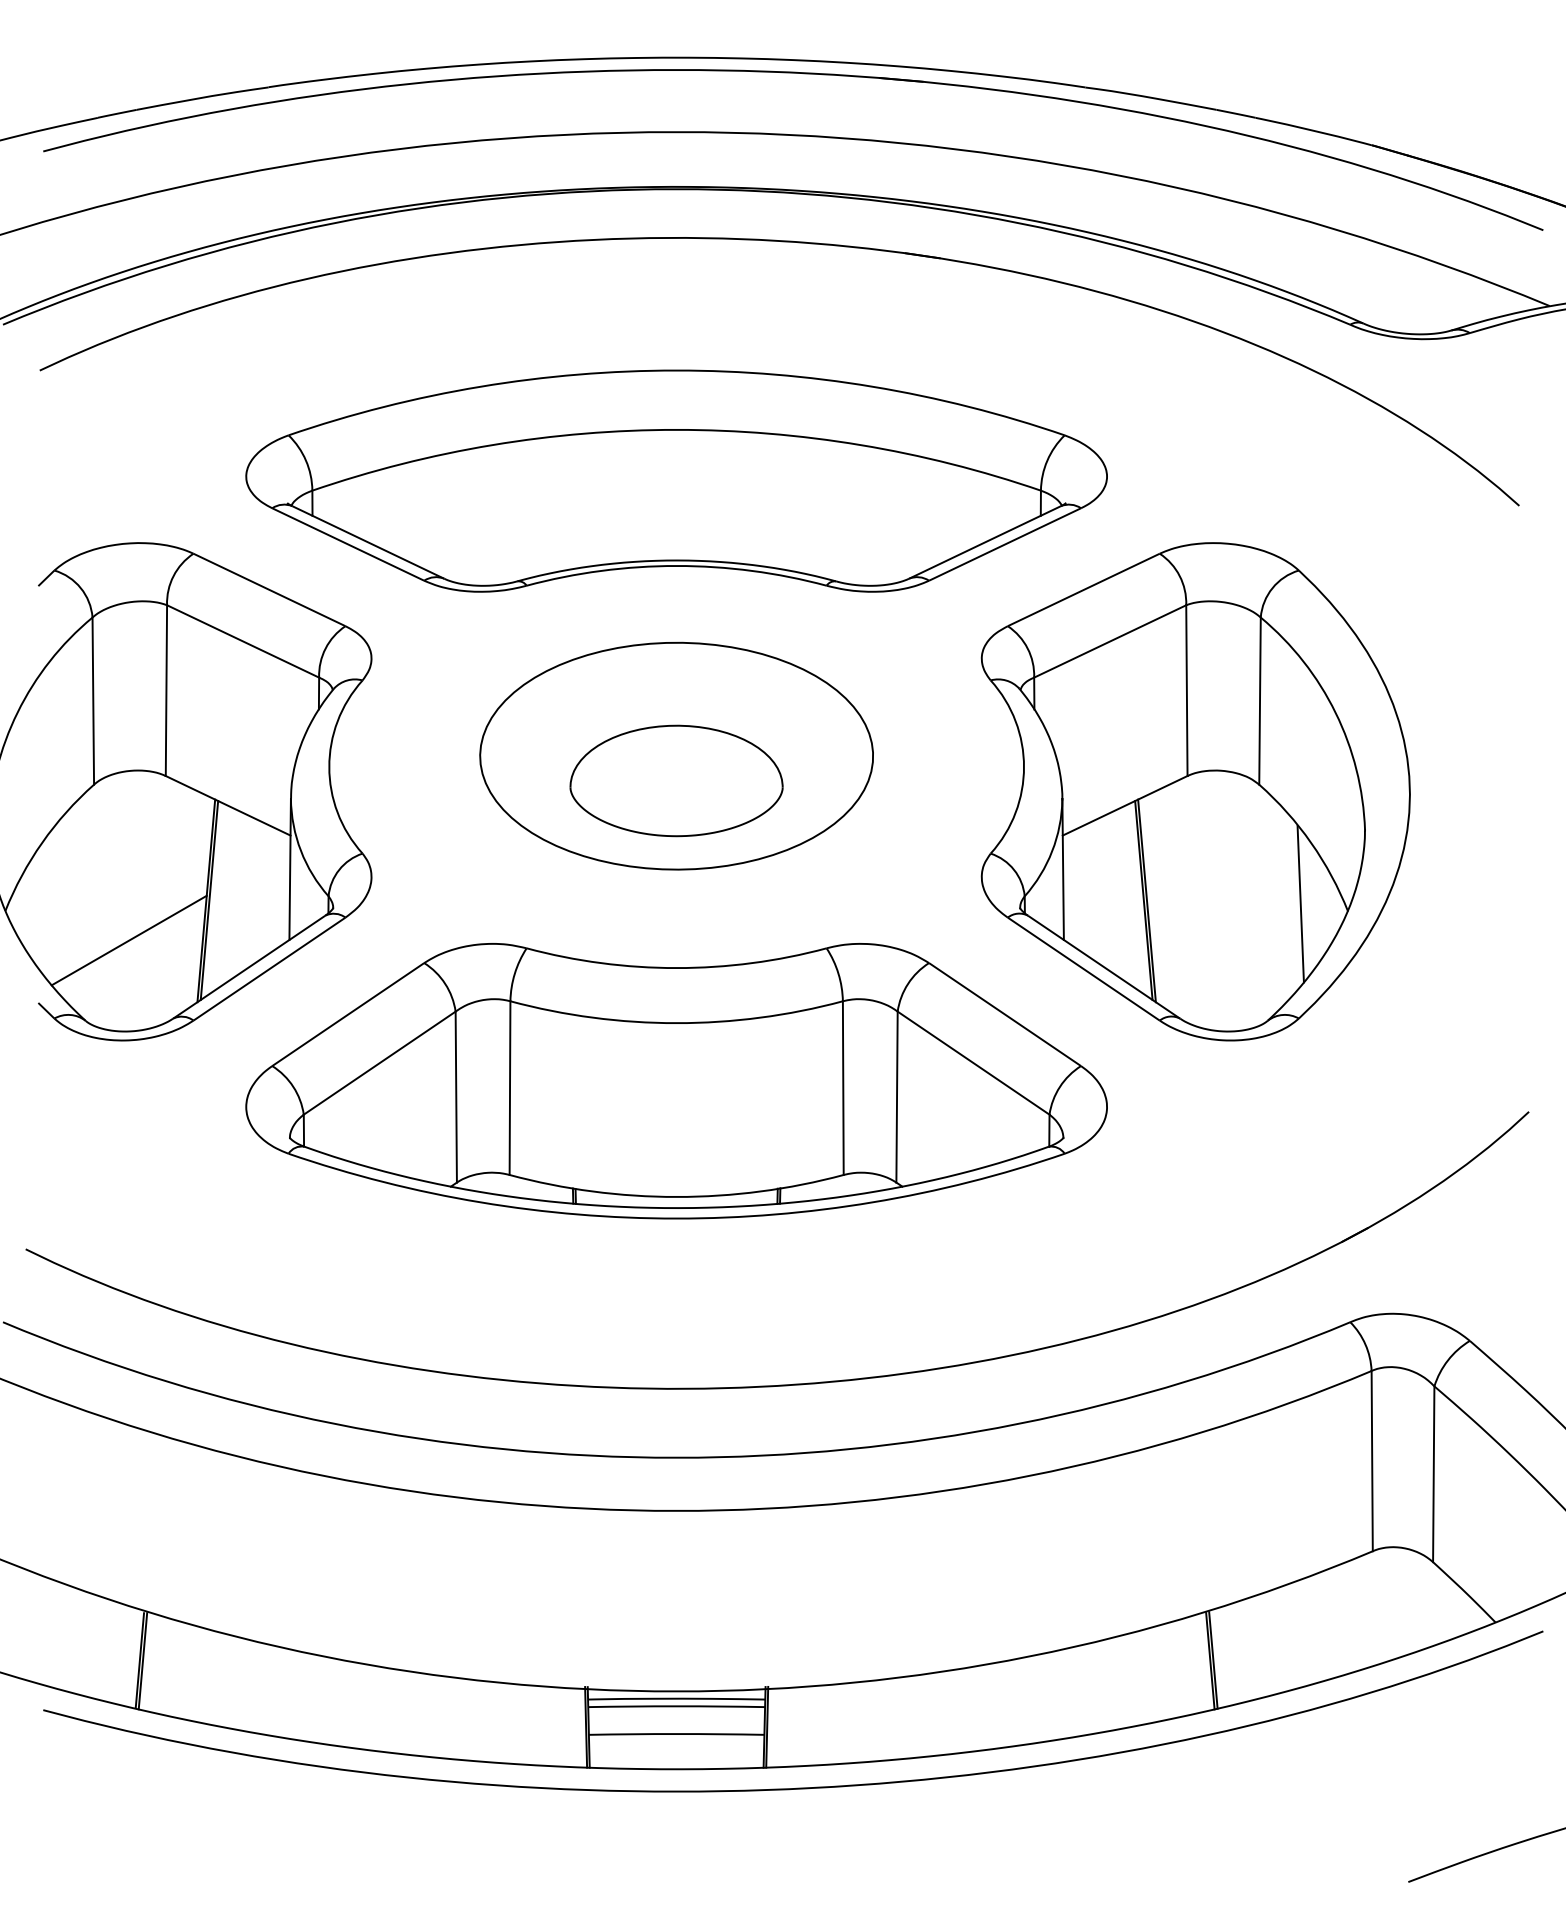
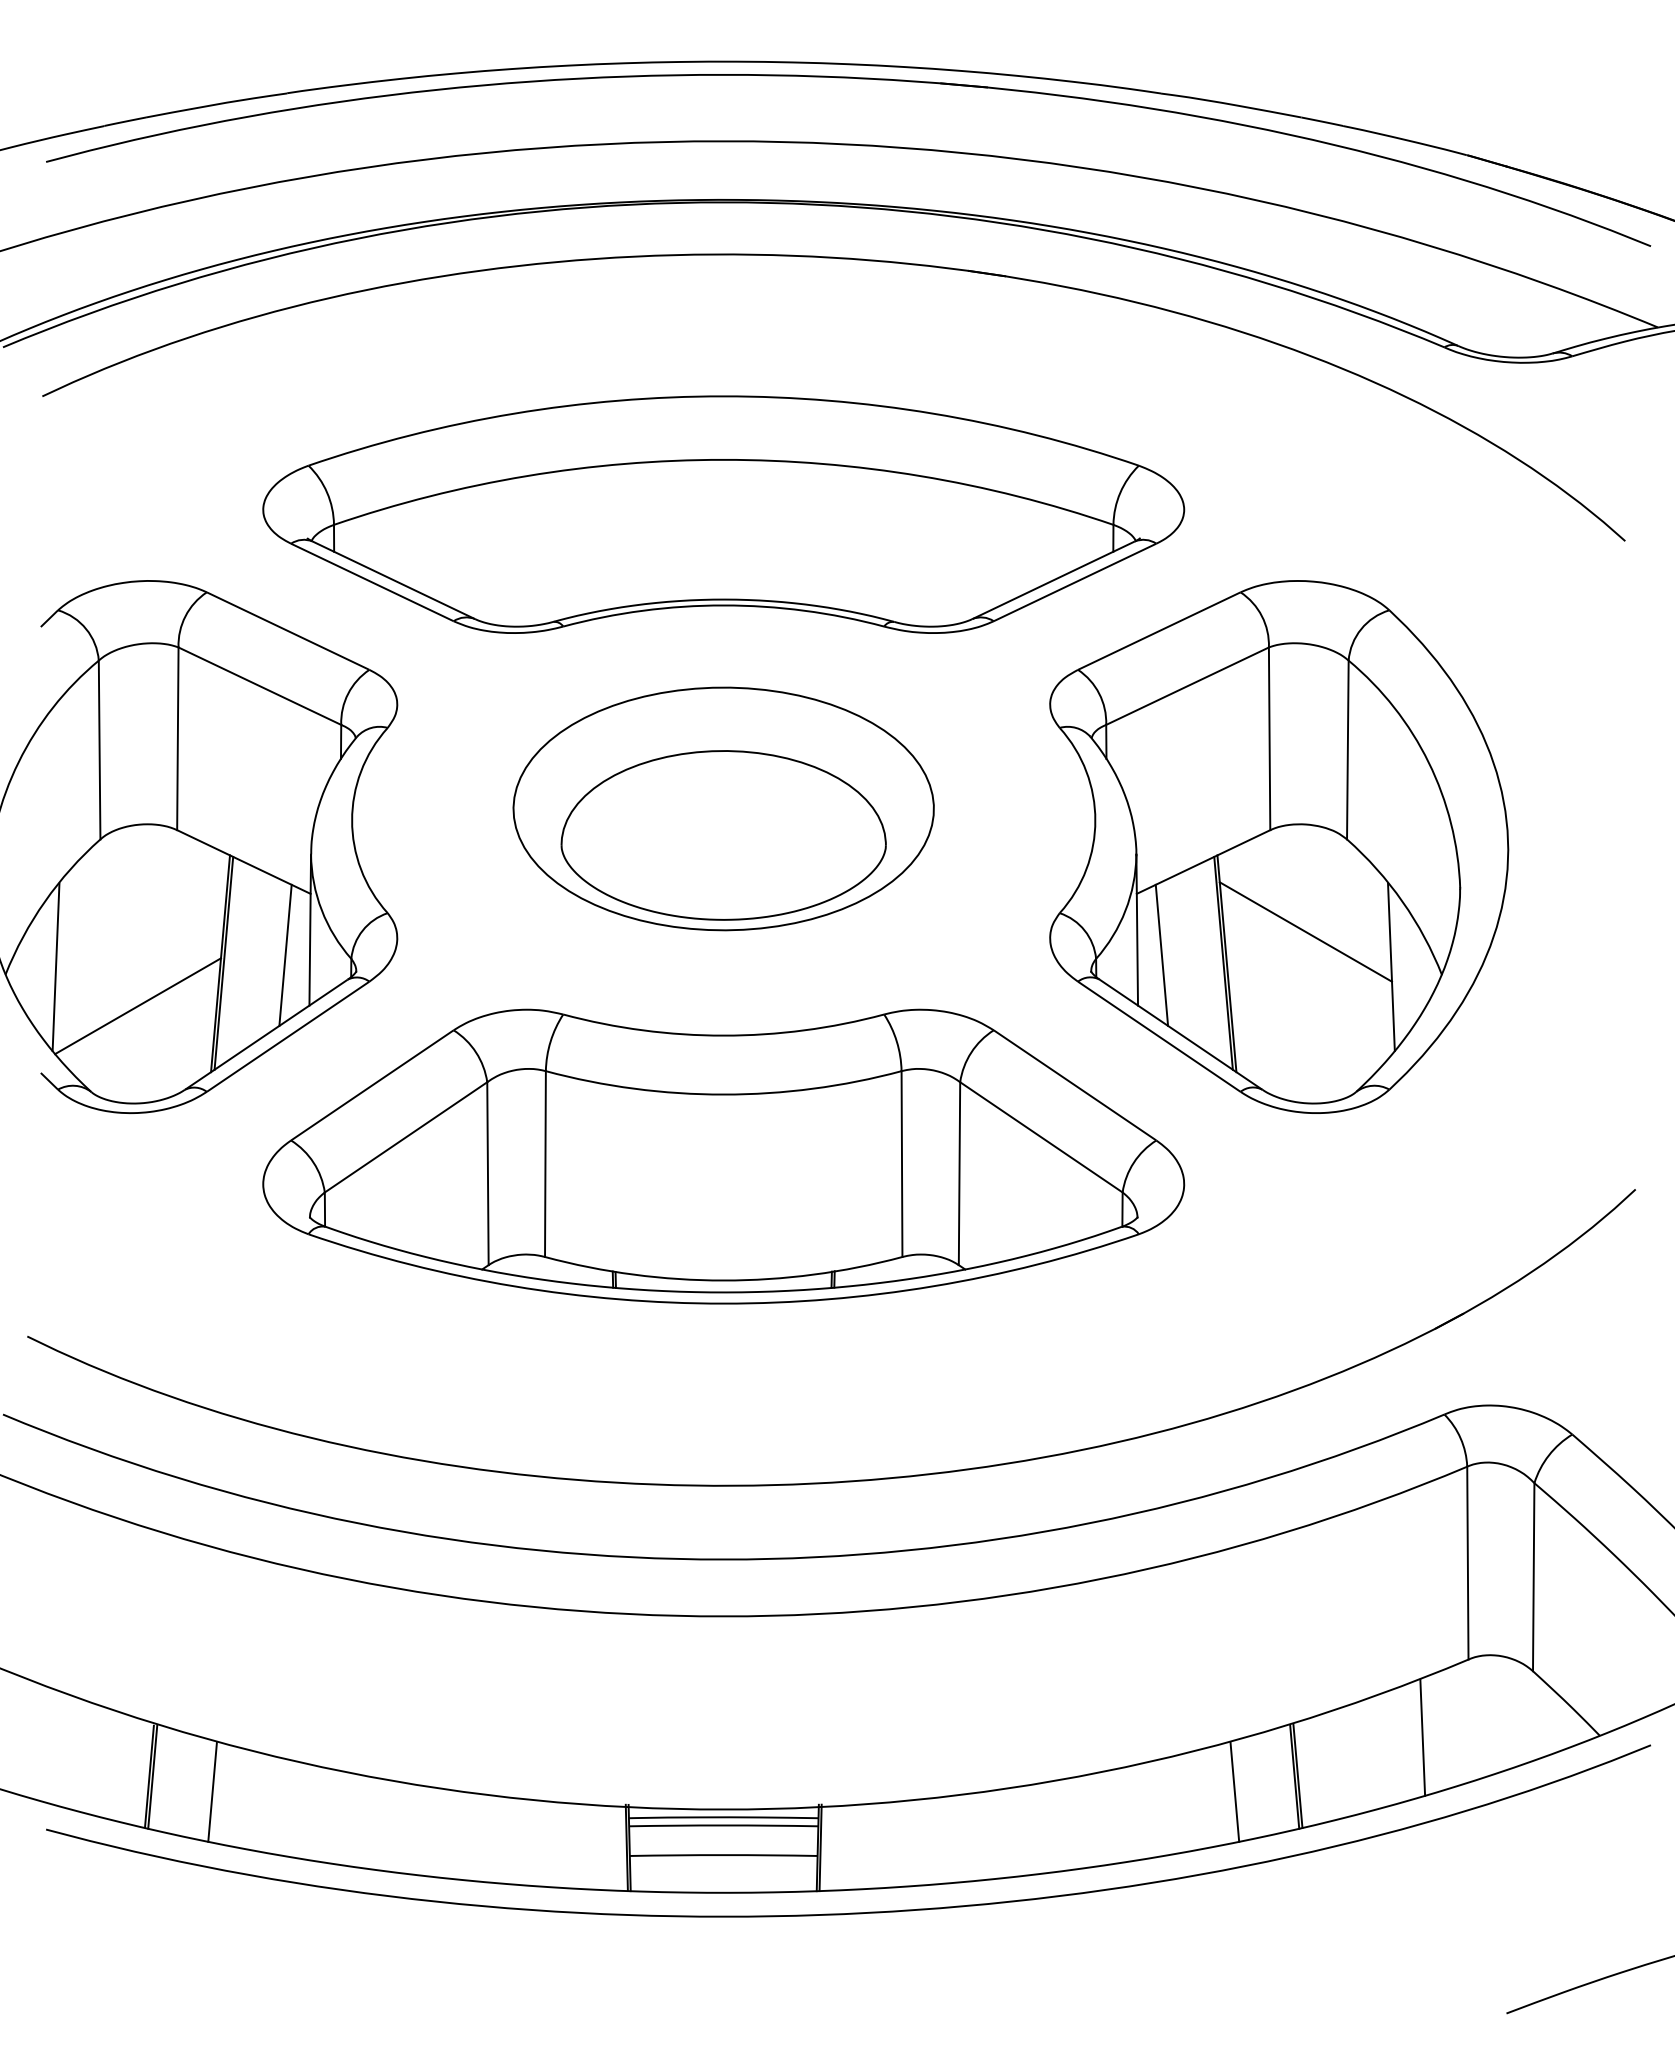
part: (676, 781) -> (723, 835), size x1.43
line: (1220, 870) -> (1305, 931), added
line: (267, 892) -> (285, 954), added
line: (1085, 892) -> (1161, 954), added
line: (52, 904) -> (55, 967), added
line: (1329, 1624) -> (1422, 1737), added
line: (1154, 1674) -> (1234, 1791), added
line: (198, 1675) -> (212, 1792), added

